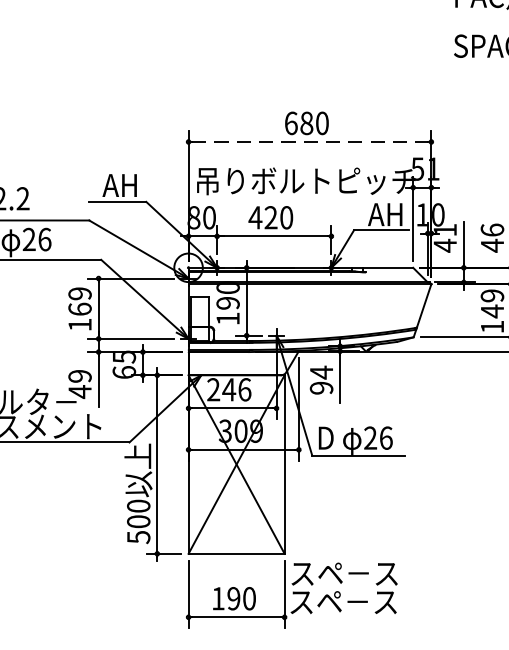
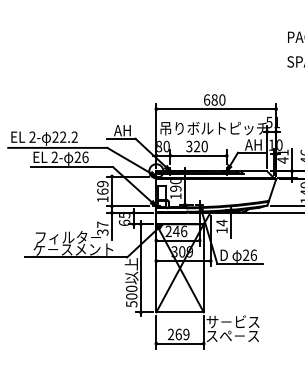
line: (310, 142) -> (216, 109), dashed -> solid
text: (253, 217) -> (188, 146), 420 -> 320
text: (79, 383) -> (102, 228), 49 -> 37
text: (320, 387) -> (221, 230), 94 -> 14
text: (328, 572) -> (225, 321), スペ－ス -> サ－ビス
text: (233, 598) -> (178, 334), 190 -> 269

